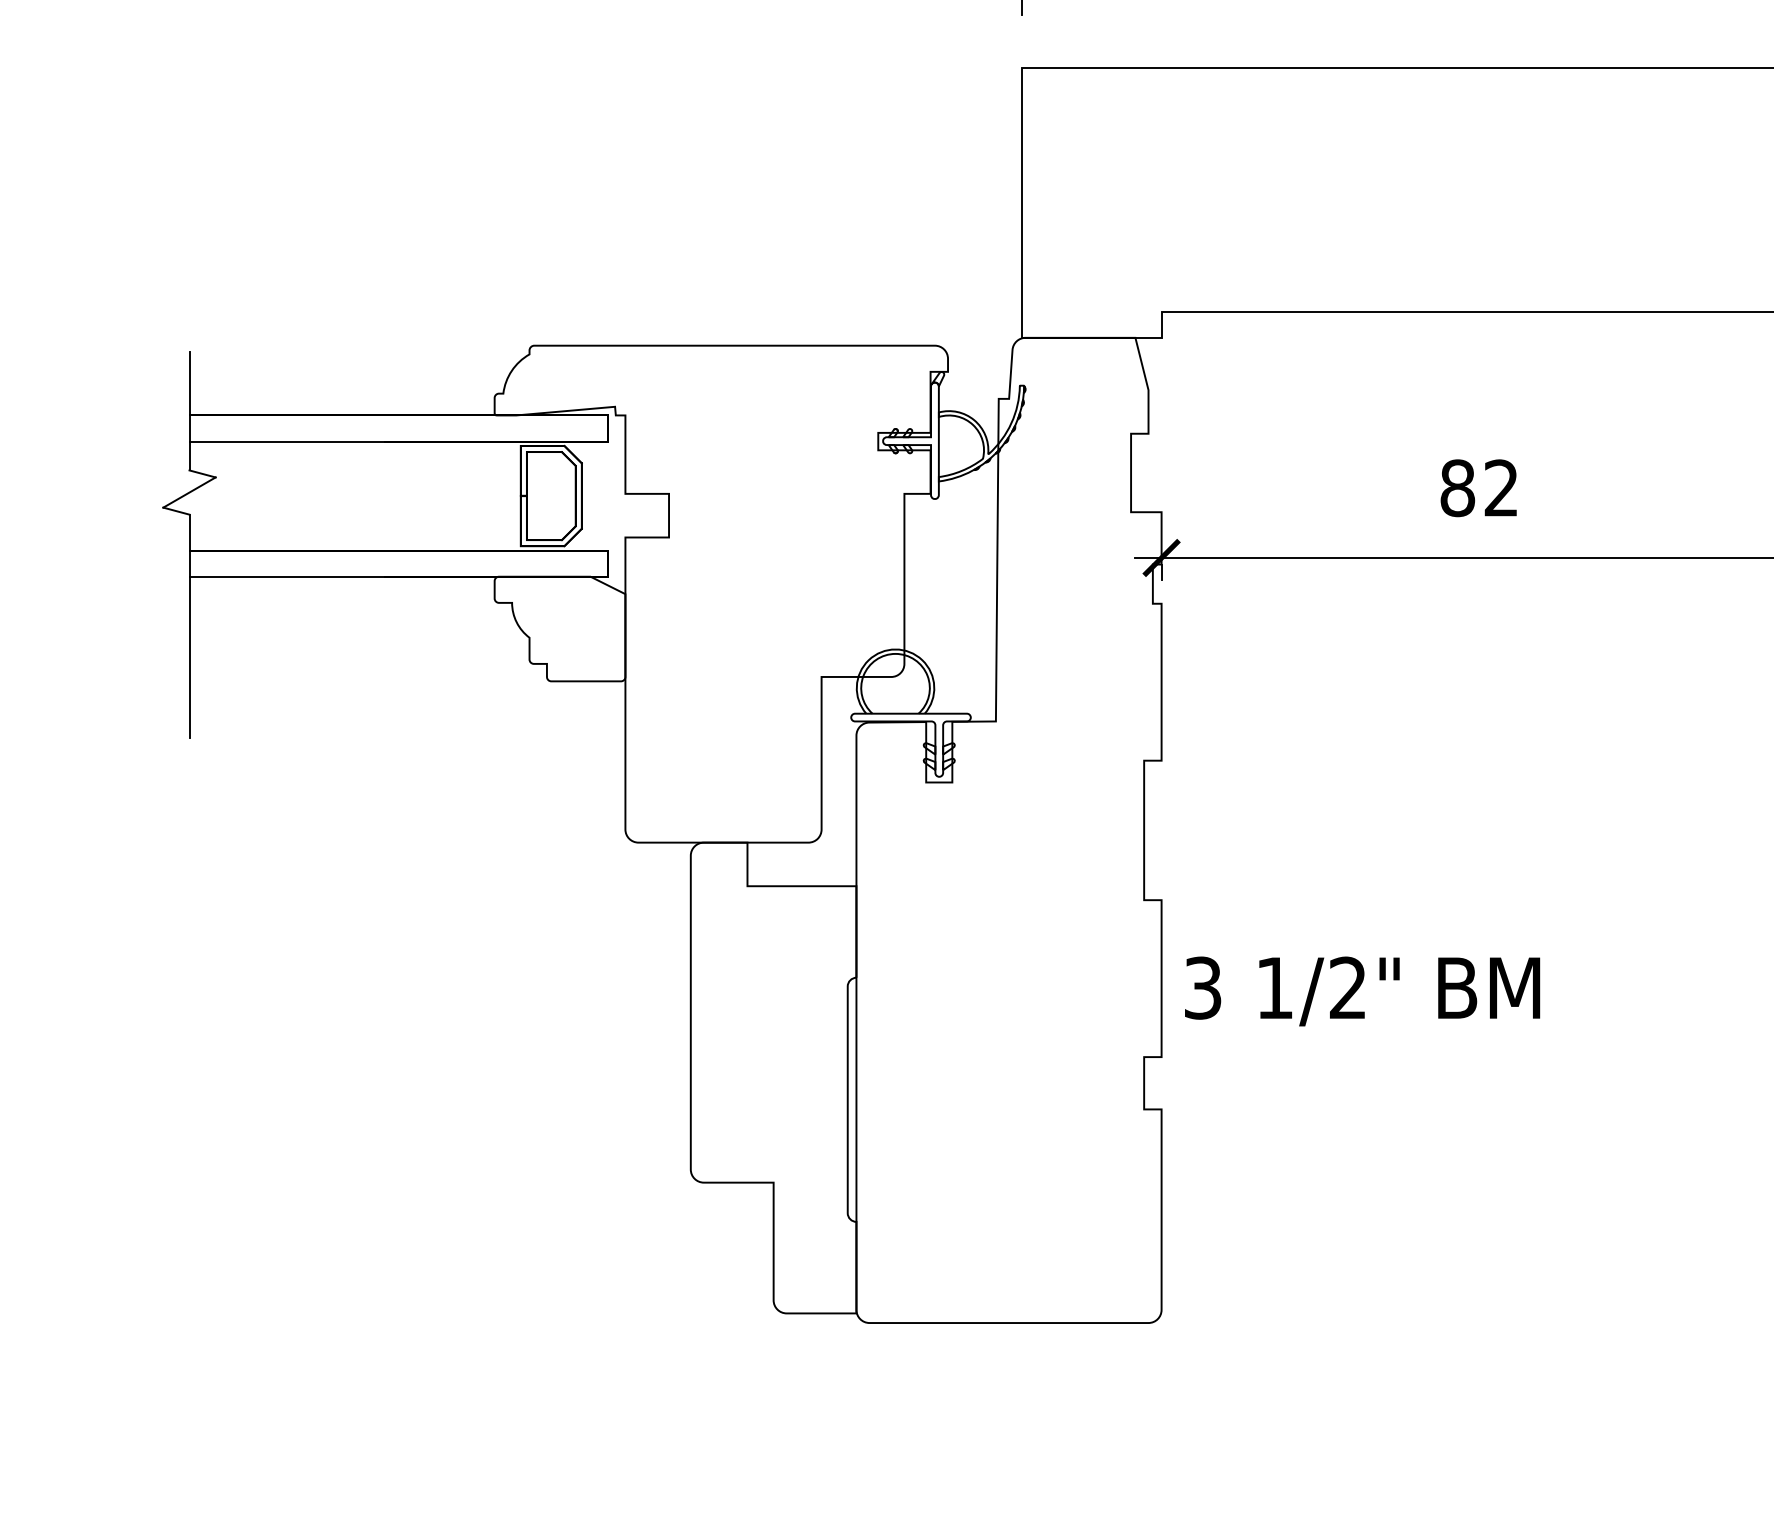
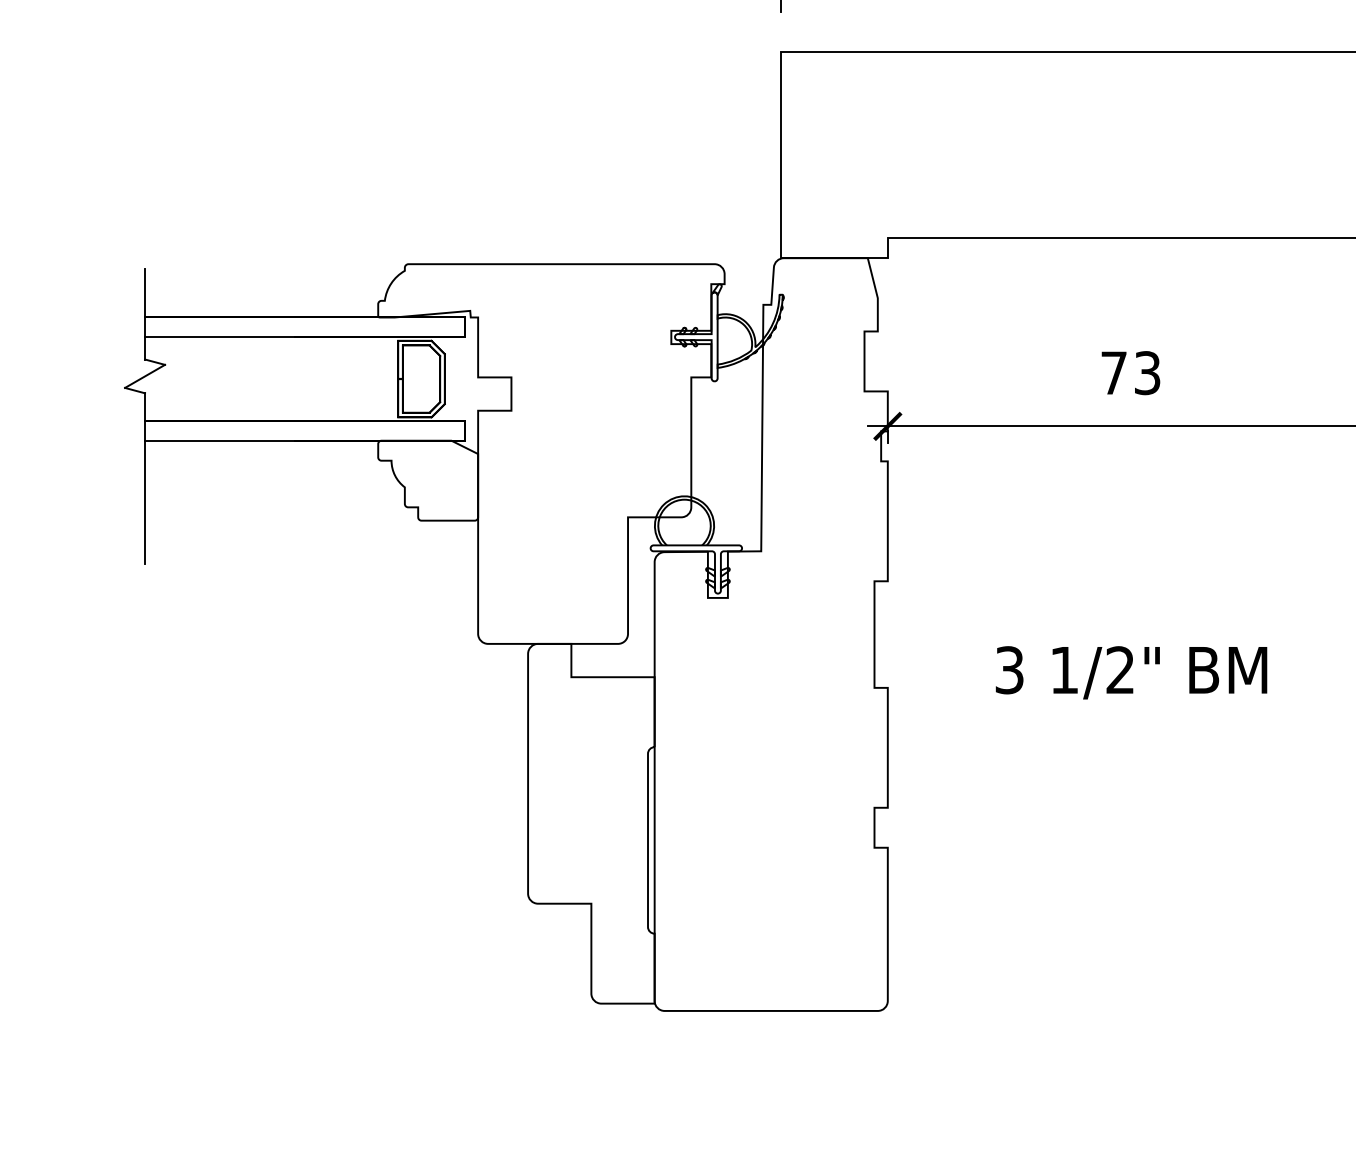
text: (1479, 488) -> (1130, 373), 82 -> 73
text: (1362, 991) -> (1131, 672), moved

